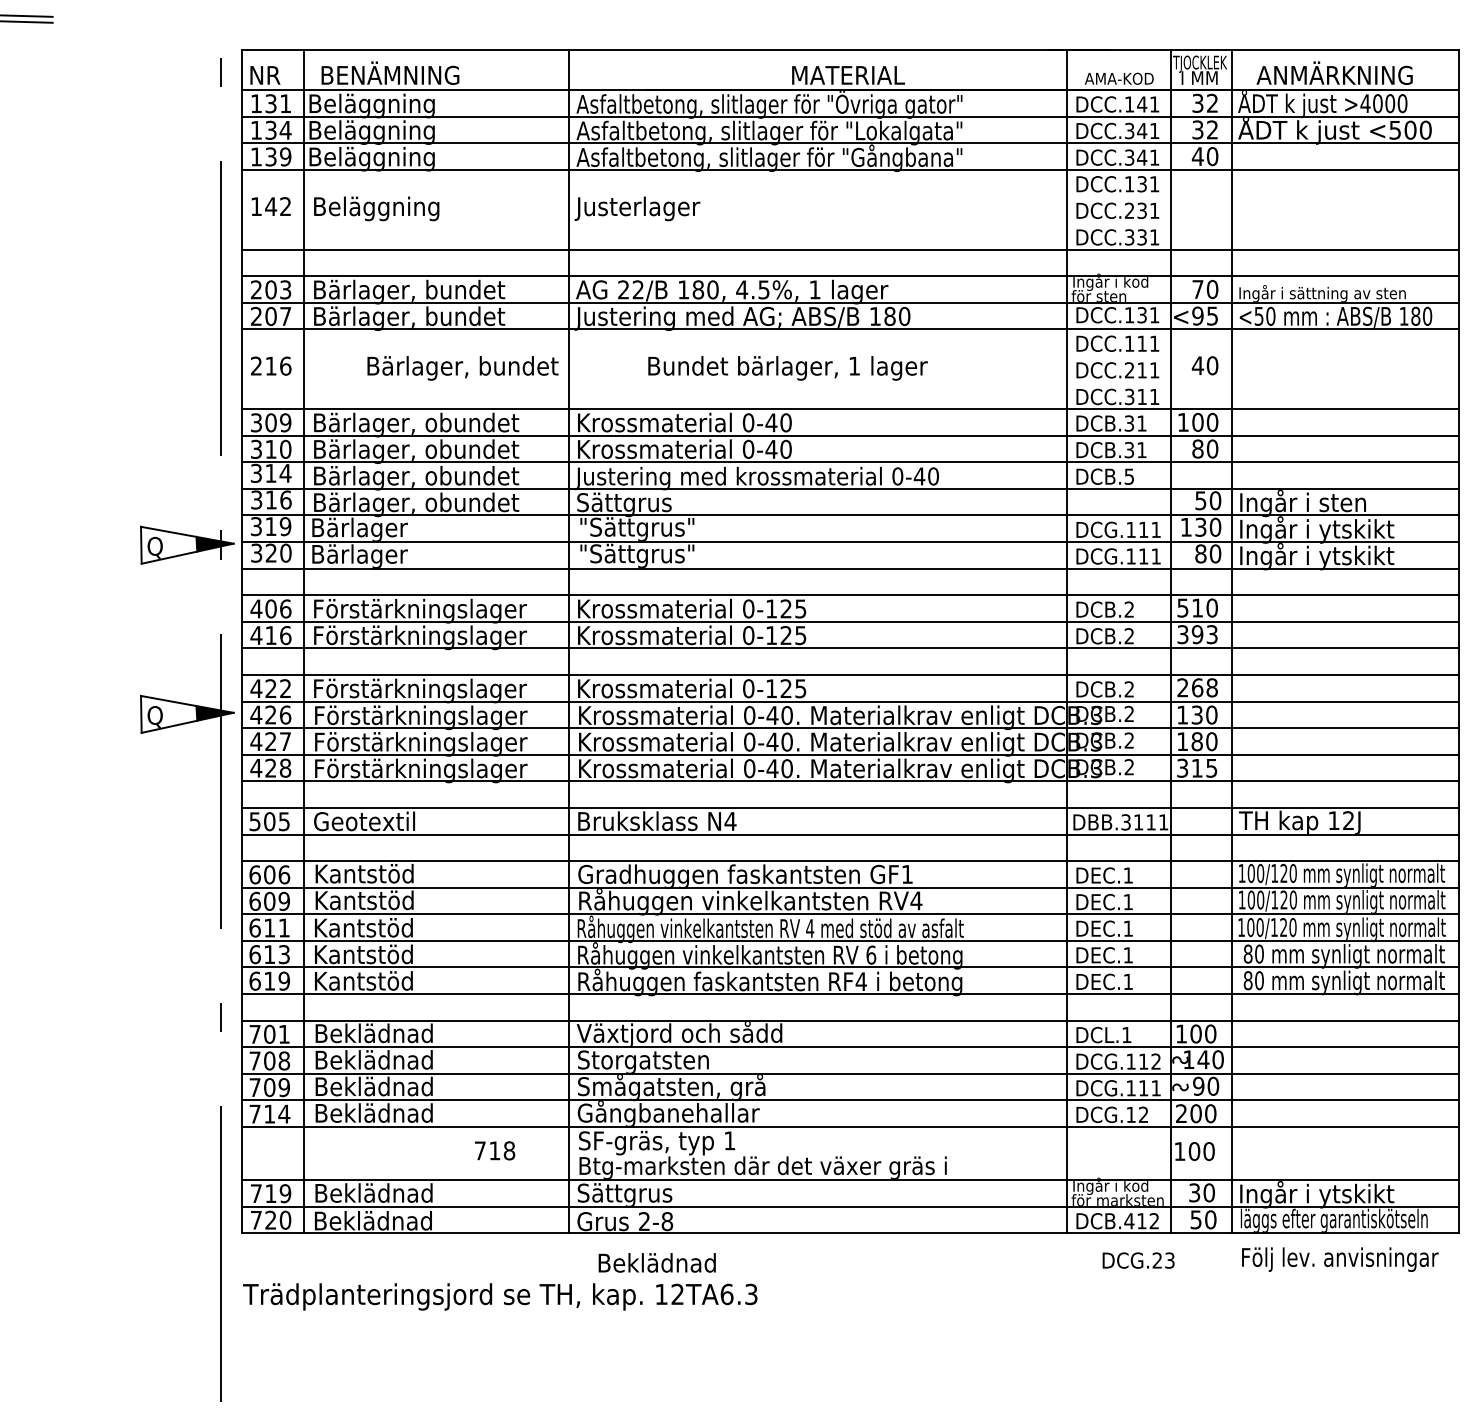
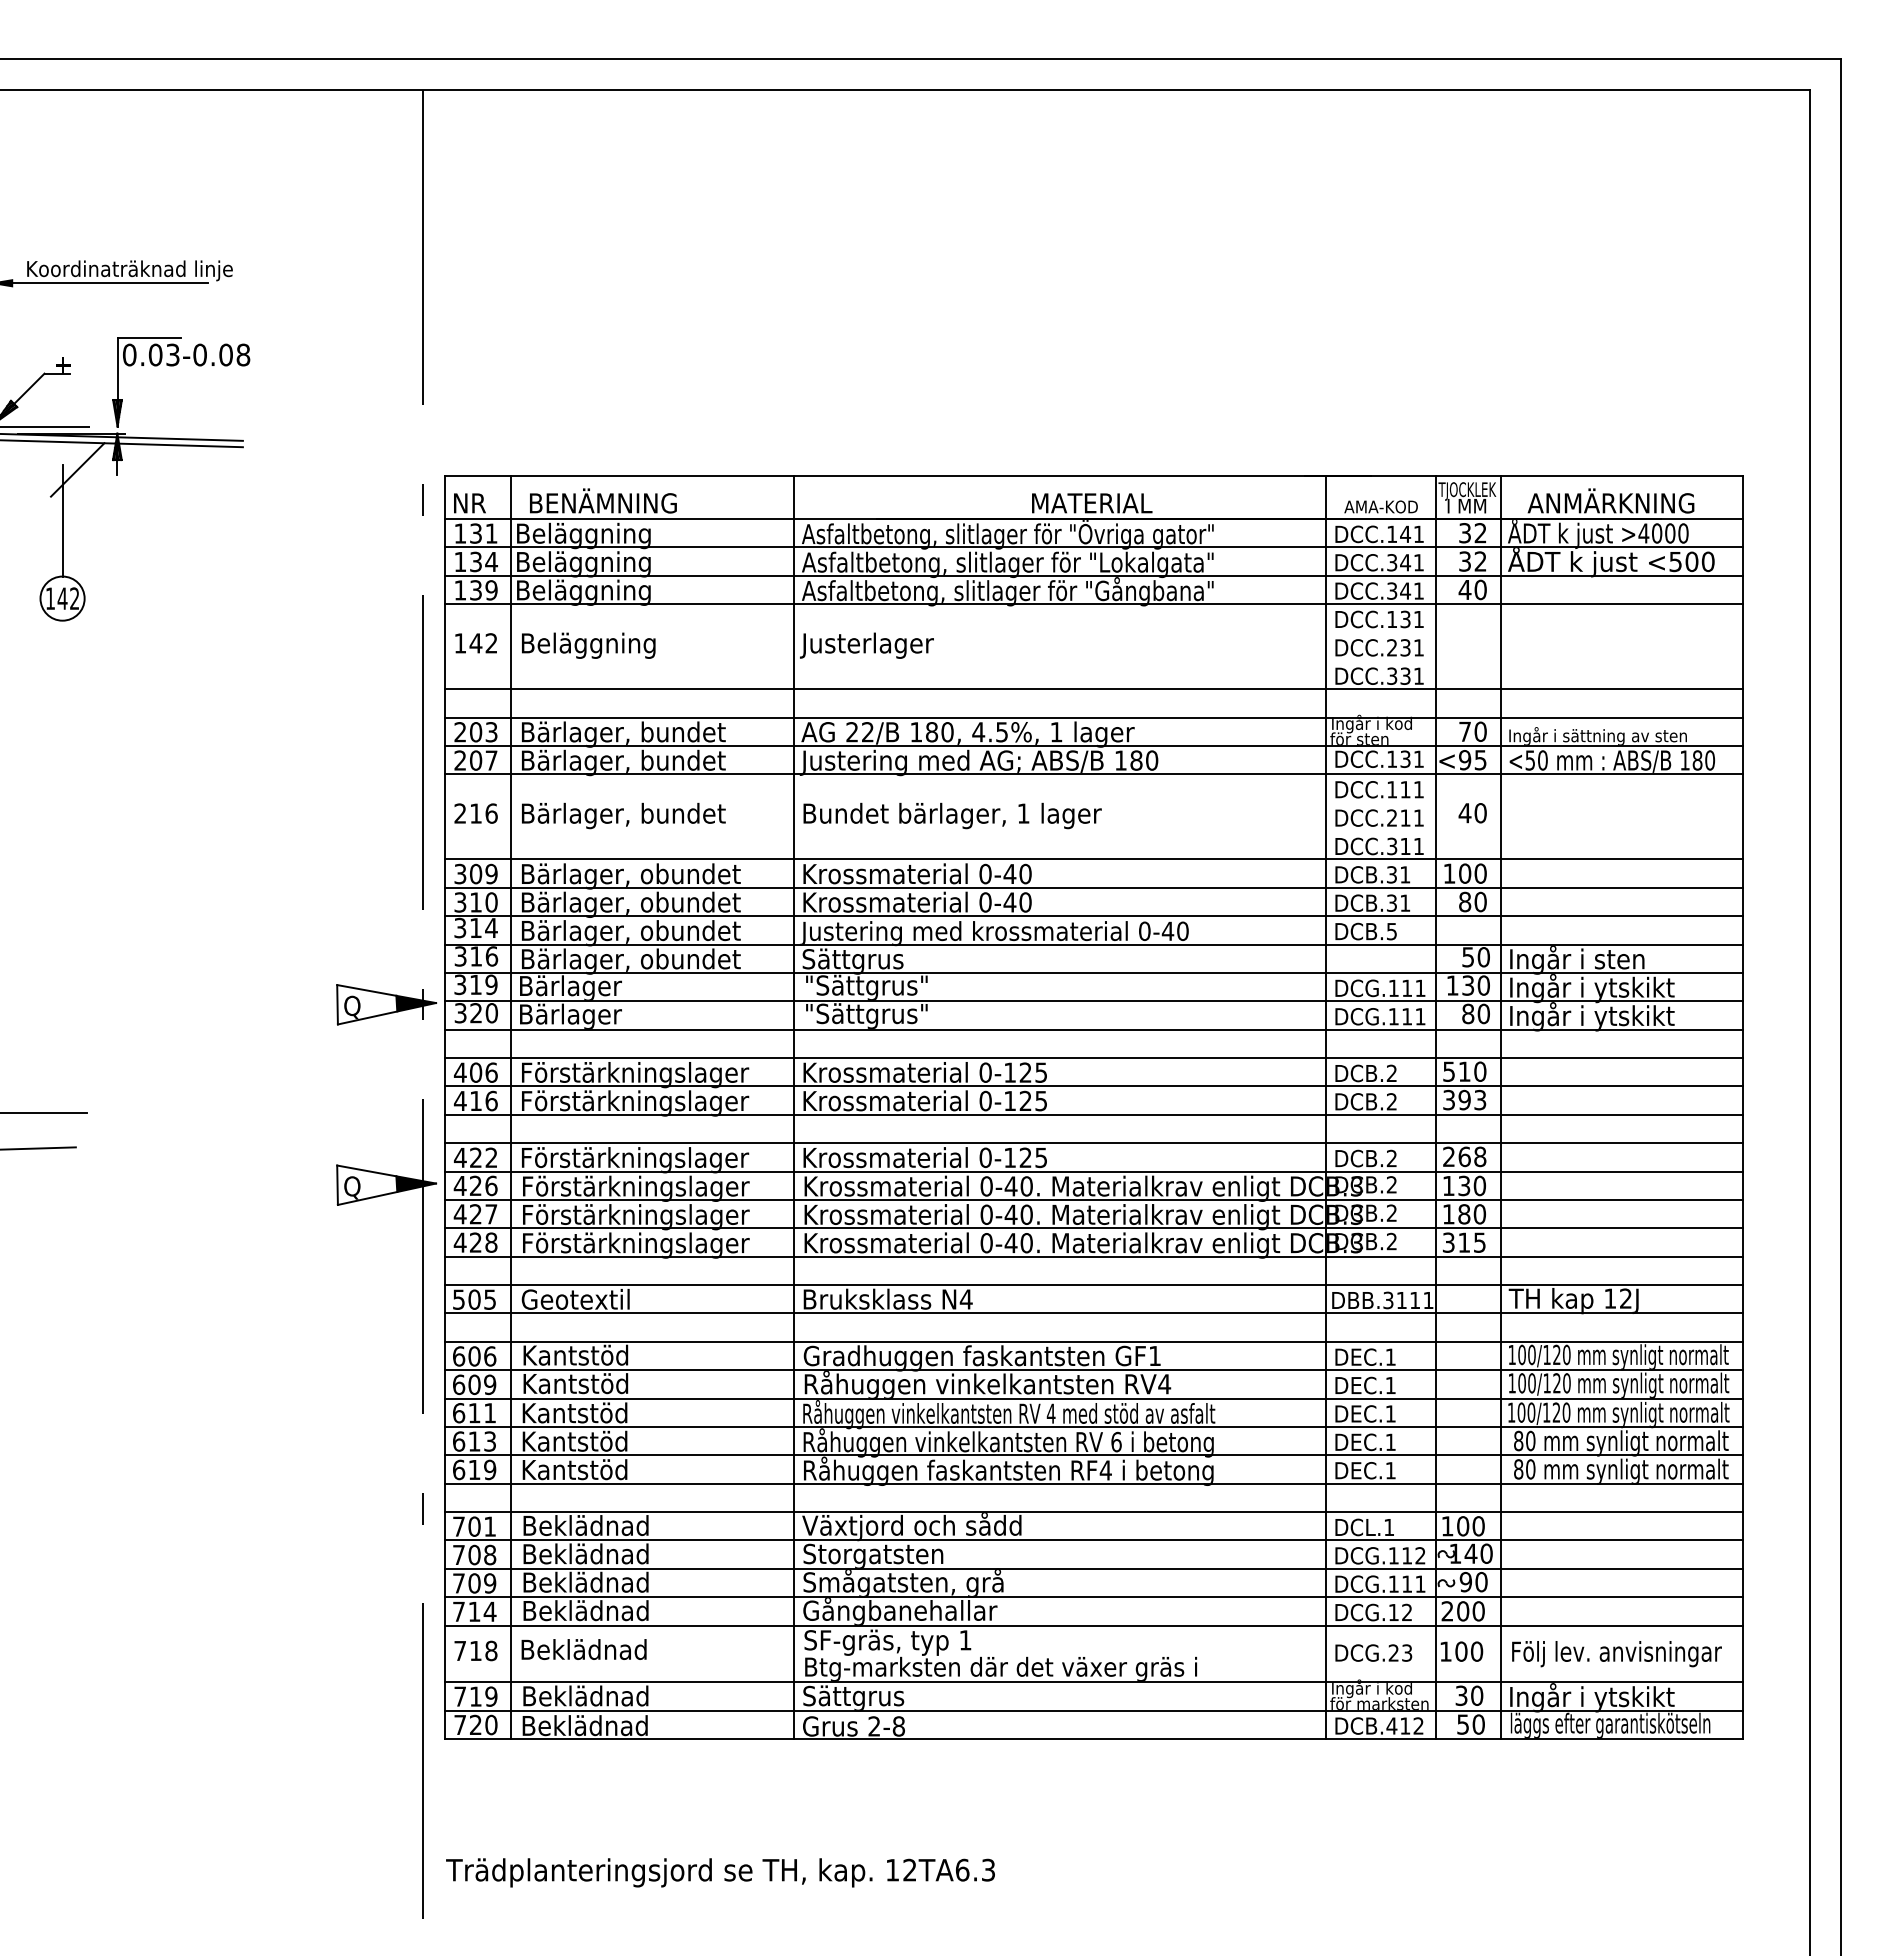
text: (462, 367) -> (623, 815), moved
text: (787, 367) -> (952, 815), moved
text: (494, 1150) -> (475, 1650), moved
text: (1138, 1260) -> (1373, 1652), moved
text: (1339, 1260) -> (1616, 1654), moved
text: (656, 1262) -> (583, 1649), moved
text: (500, 1296) -> (720, 1872), moved

